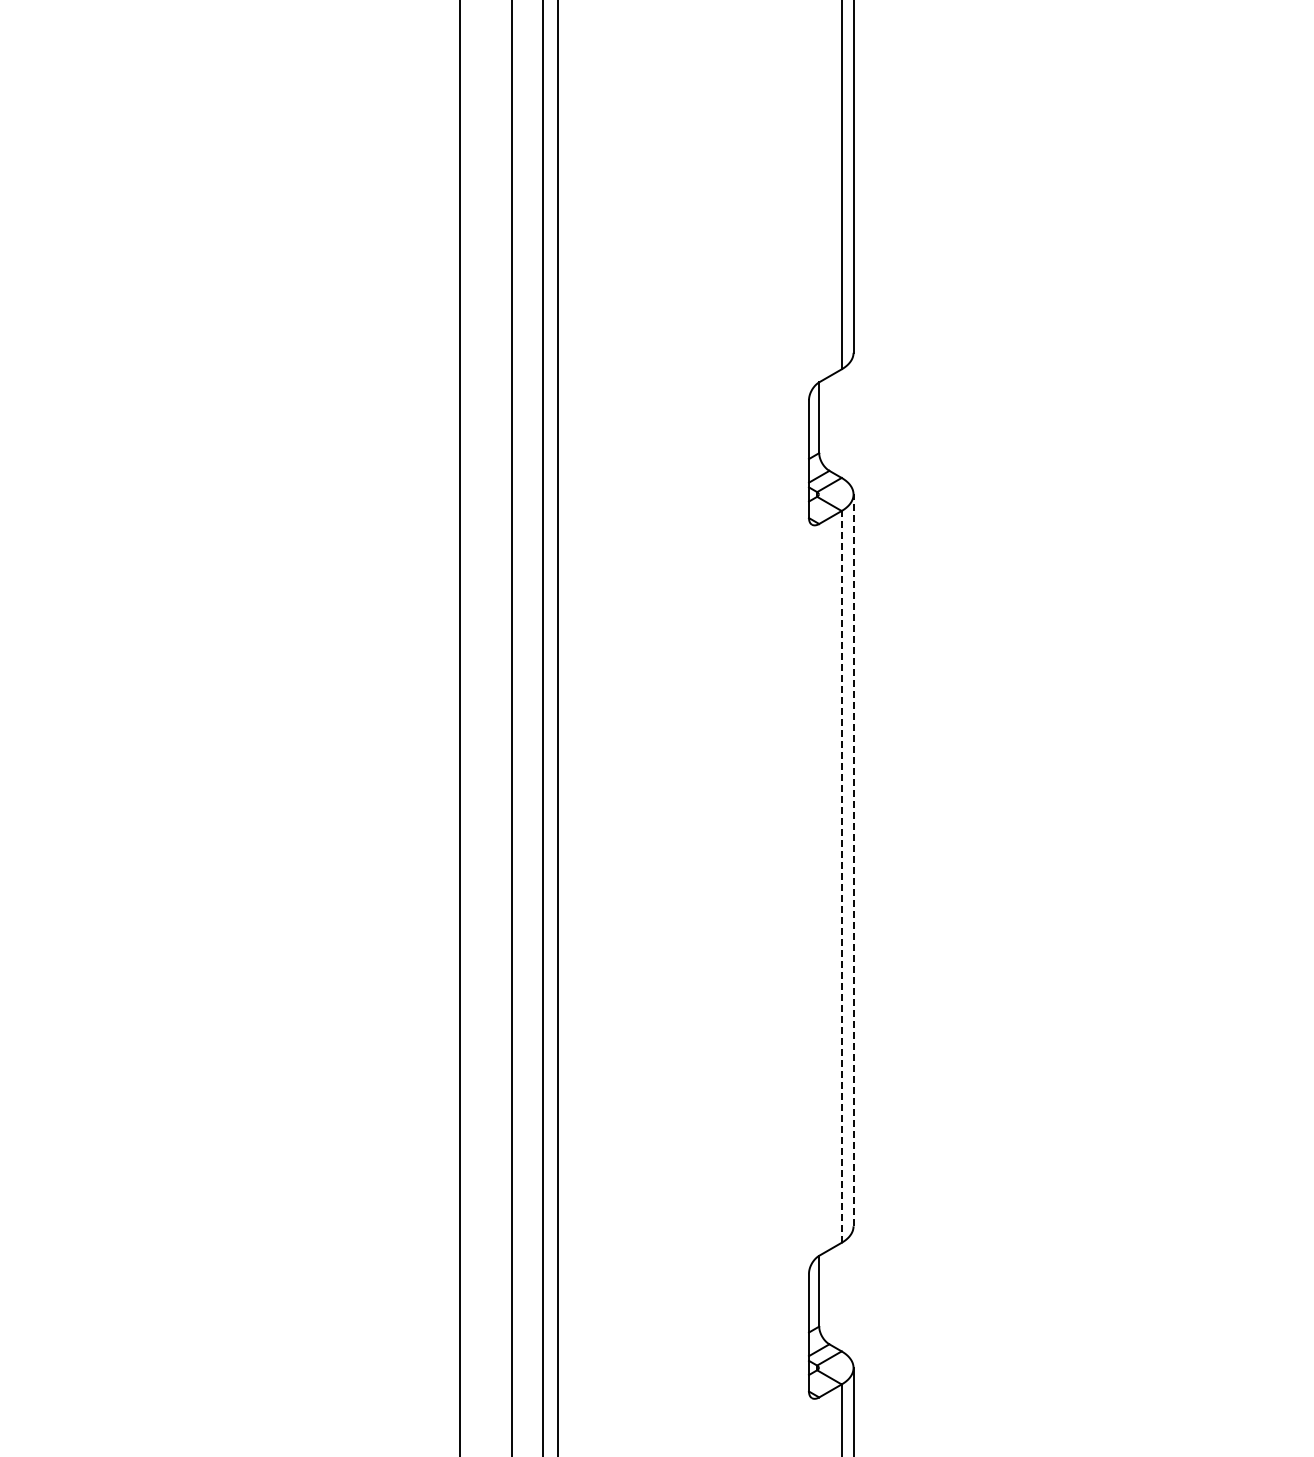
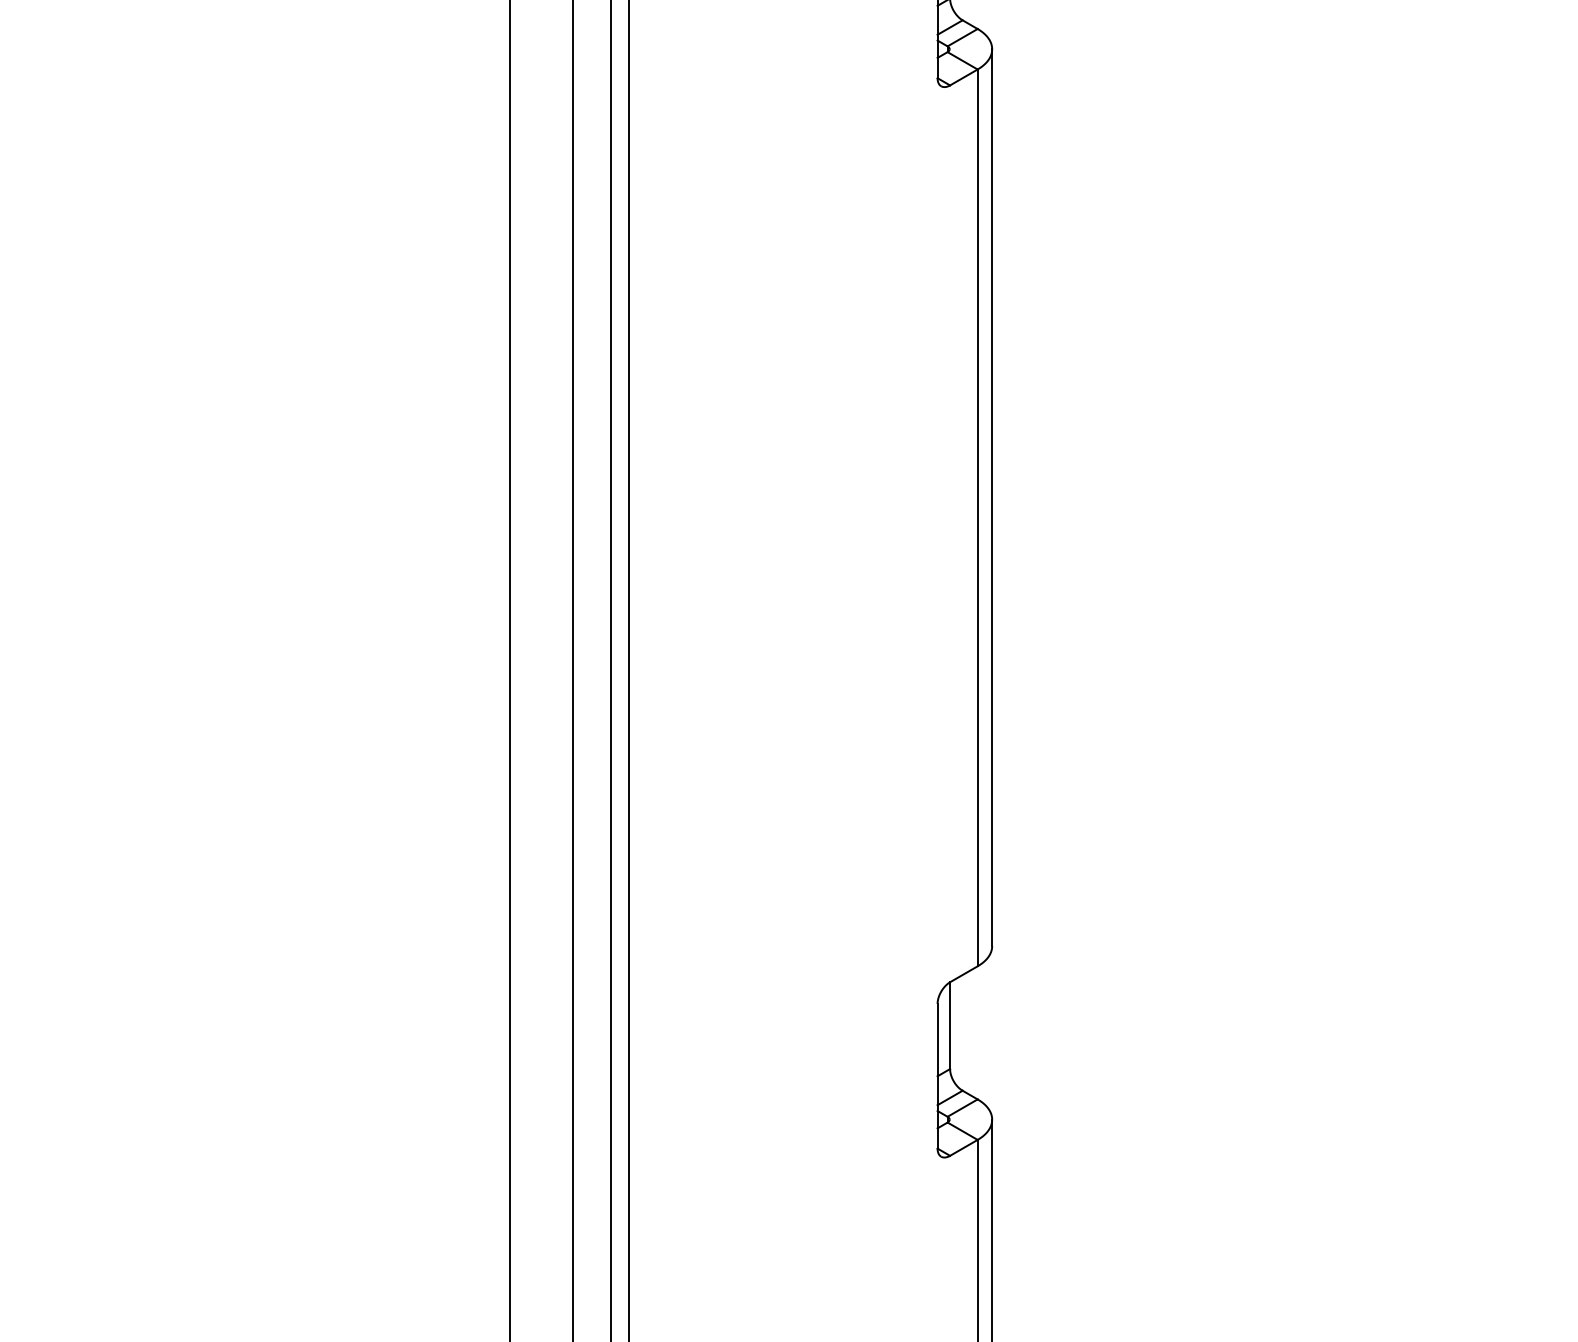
line: (853, 860) -> (992, 497), dashed -> solid
line: (841, 876) -> (977, 517), dashed -> solid

